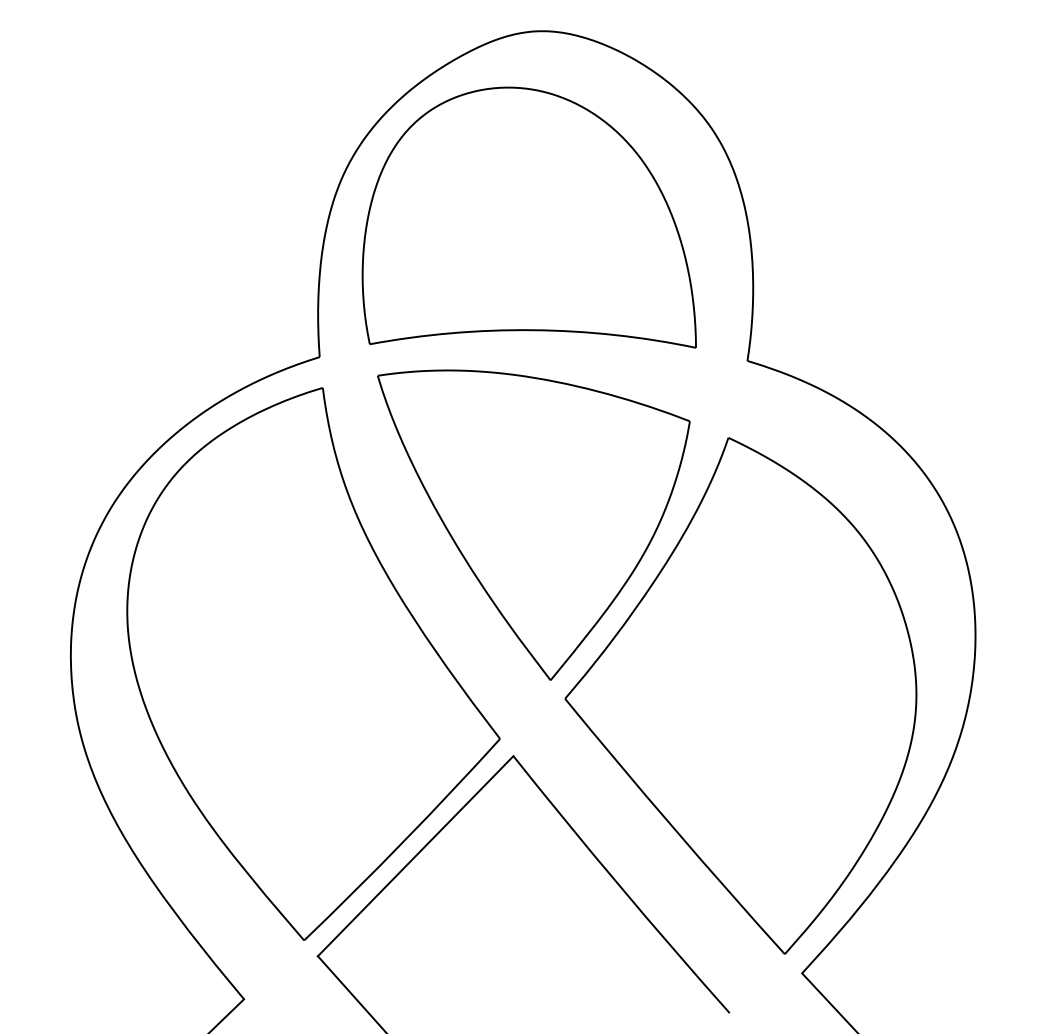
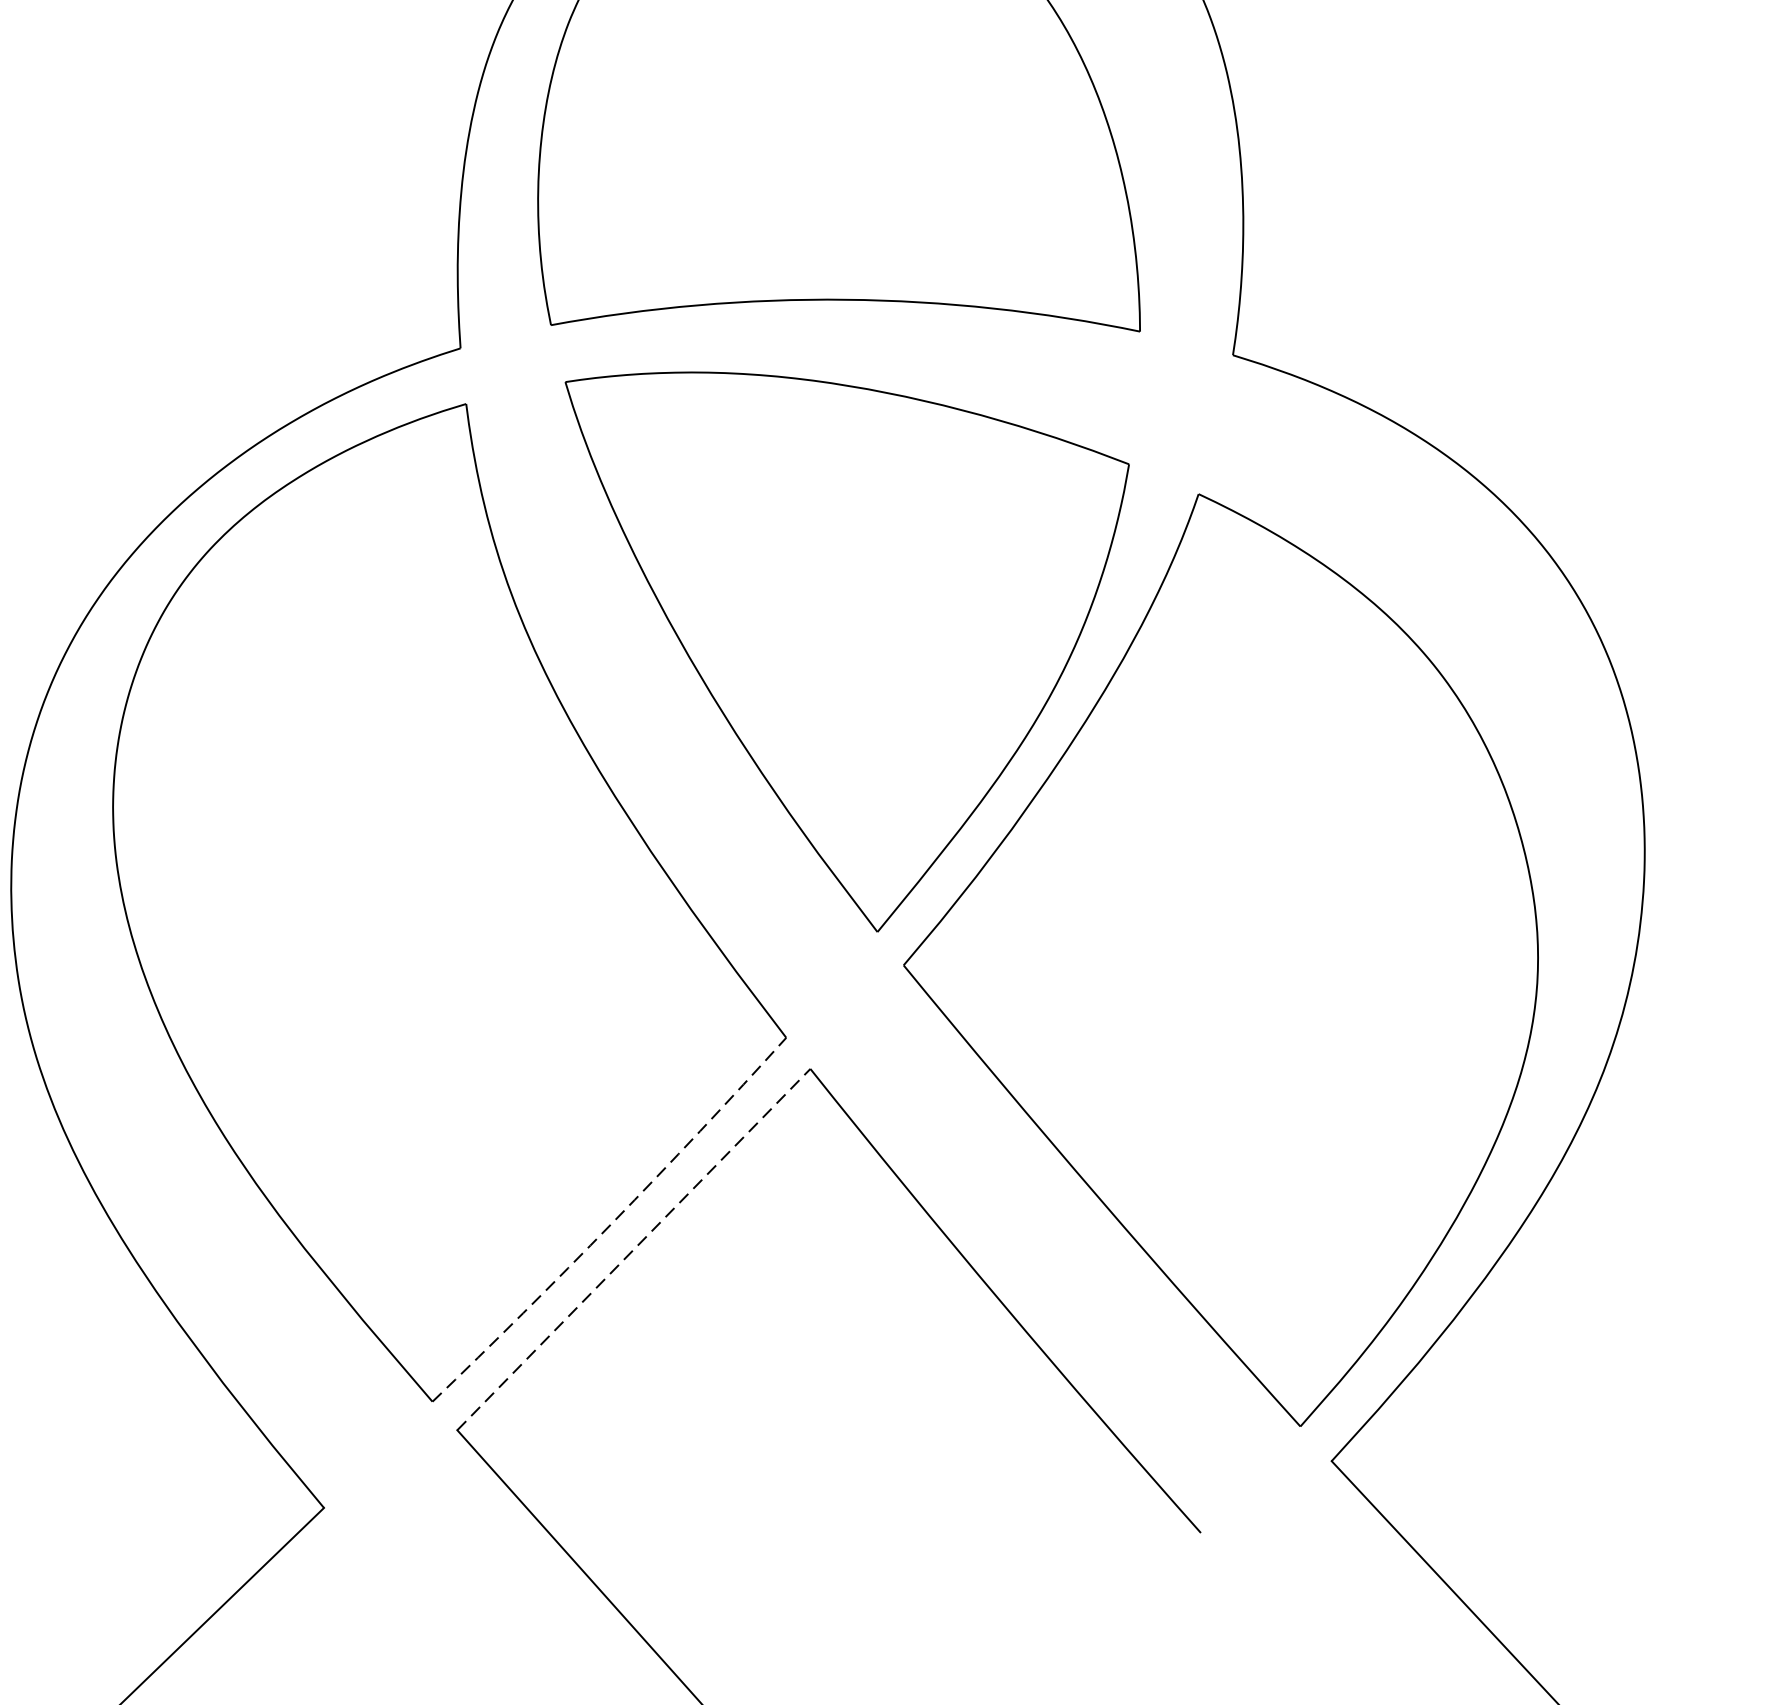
arc: (403, 841) -> (611, 1223), solid -> dashed
line: (415, 856) -> (633, 1250), solid -> dashed

